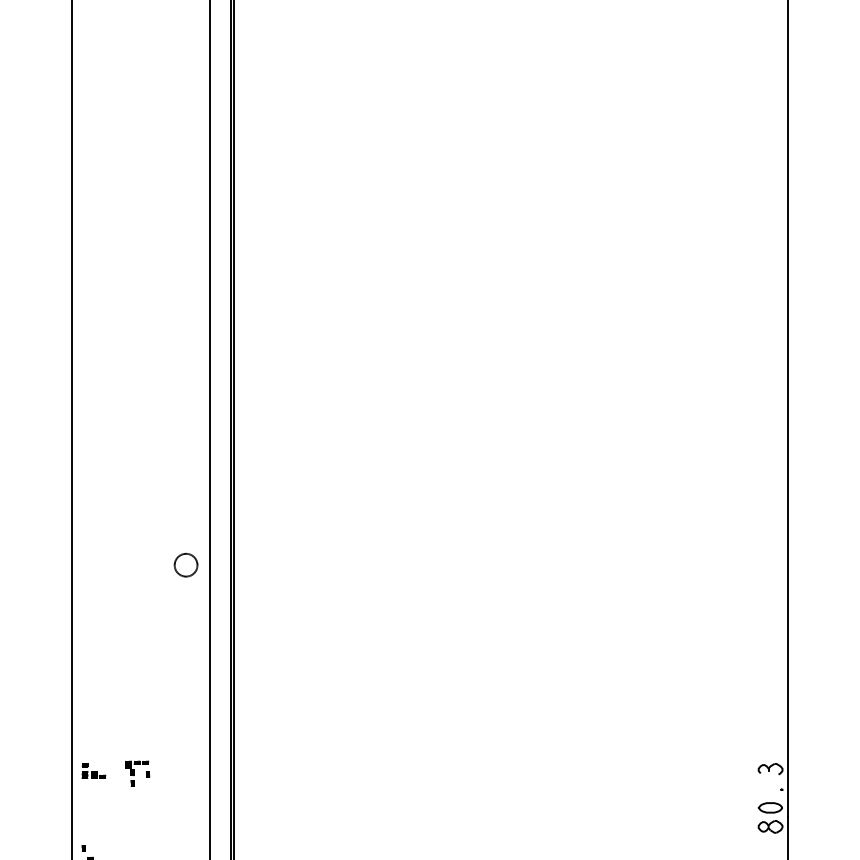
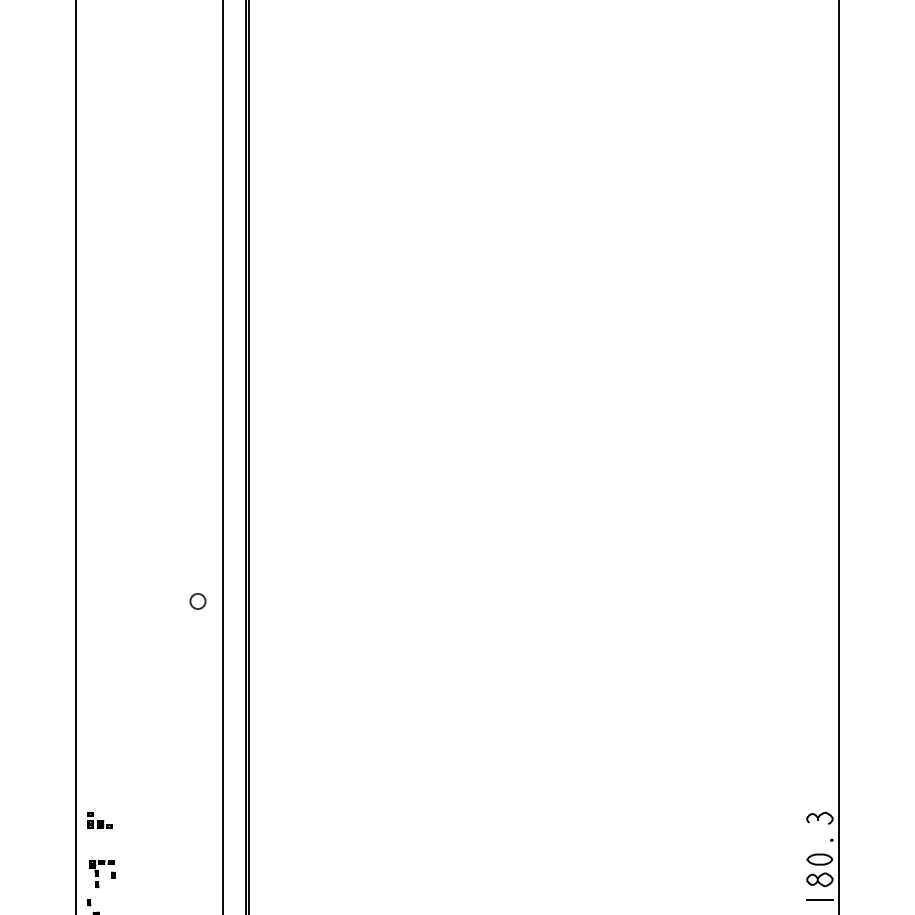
circle: (185, 565) -> (197, 601), size x0.62
part: (137, 773) -> (102, 874), moved
line: (770, 846) -> (819, 900), added

